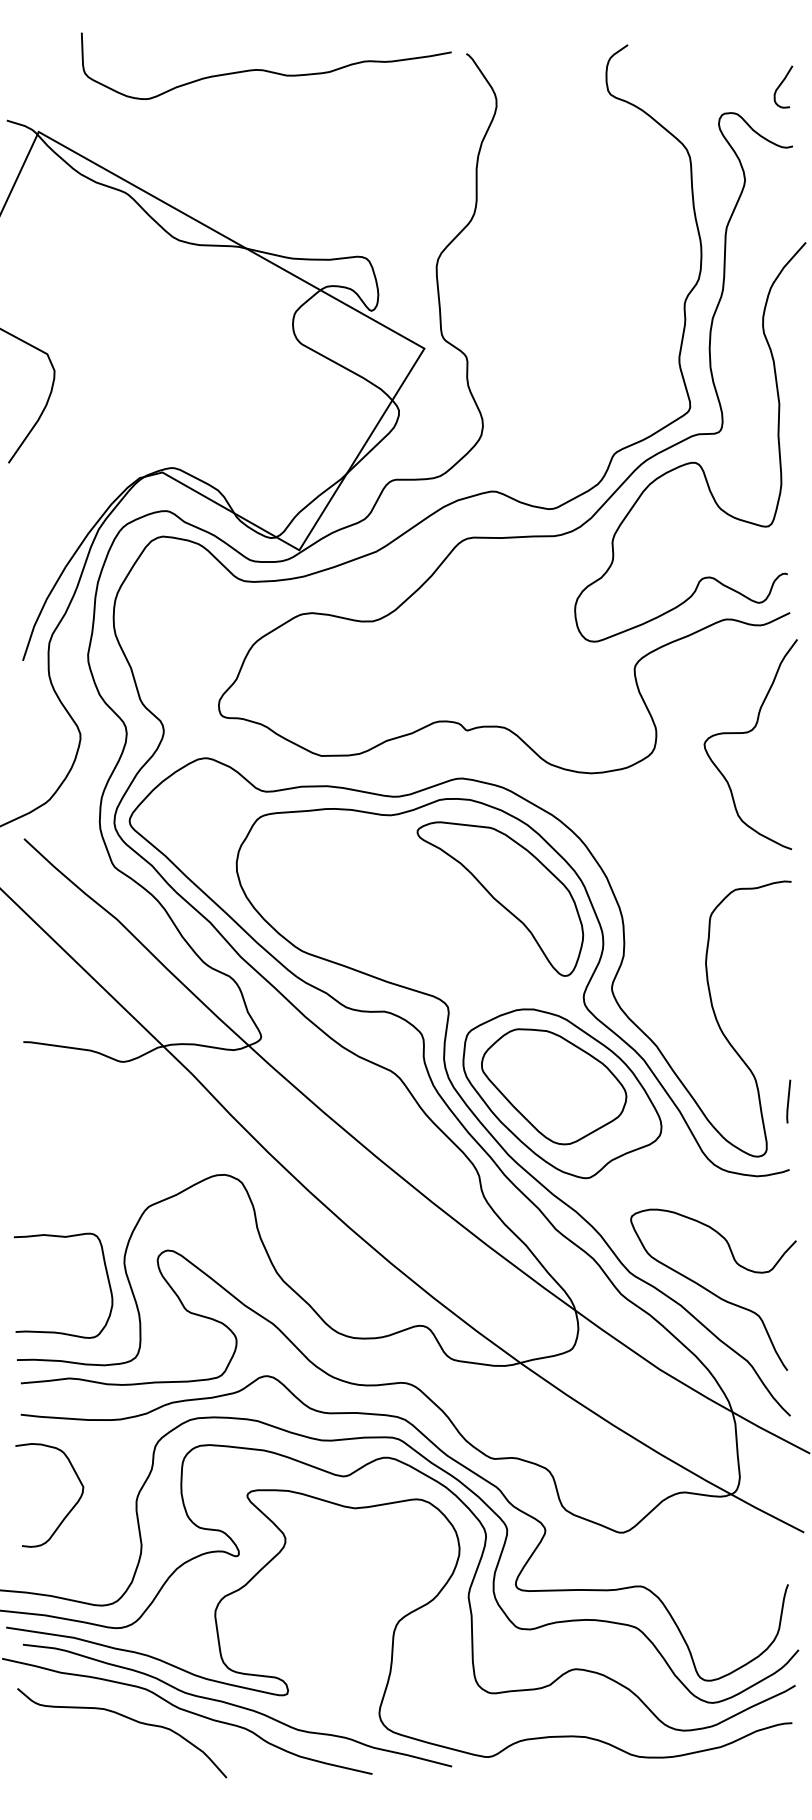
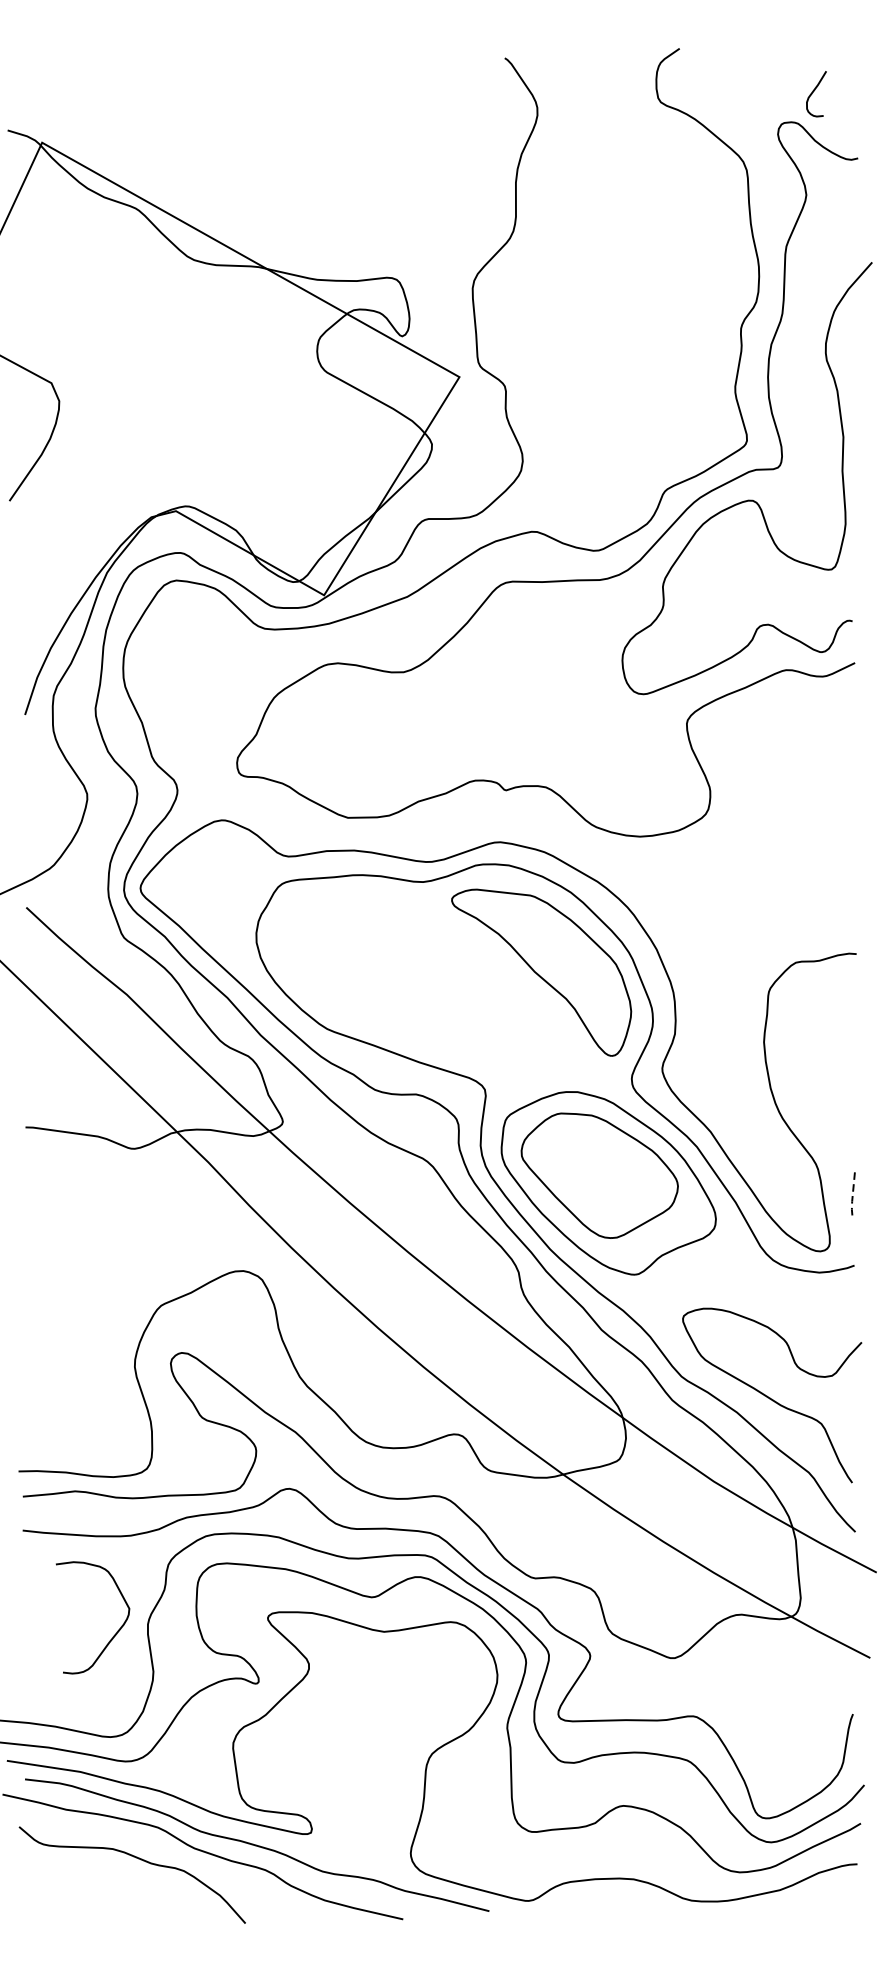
curve: (265, 69) -> (287, 75), removed
curve: (781, 84) -> (814, 91), moved
curve: (747, 733) -> (808, 793), removed
line: (788, 1102) -> (853, 1192), solid -> dashed
curve: (106, 1275) -> (115, 1379), removed
curve: (69, 1510) -> (114, 1634), moved

